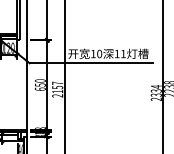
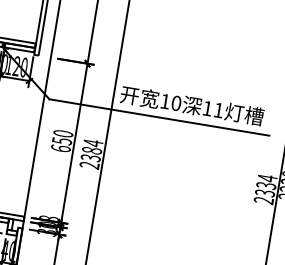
text: (57, 87) -> (91, 150), 2157 -> 2384

